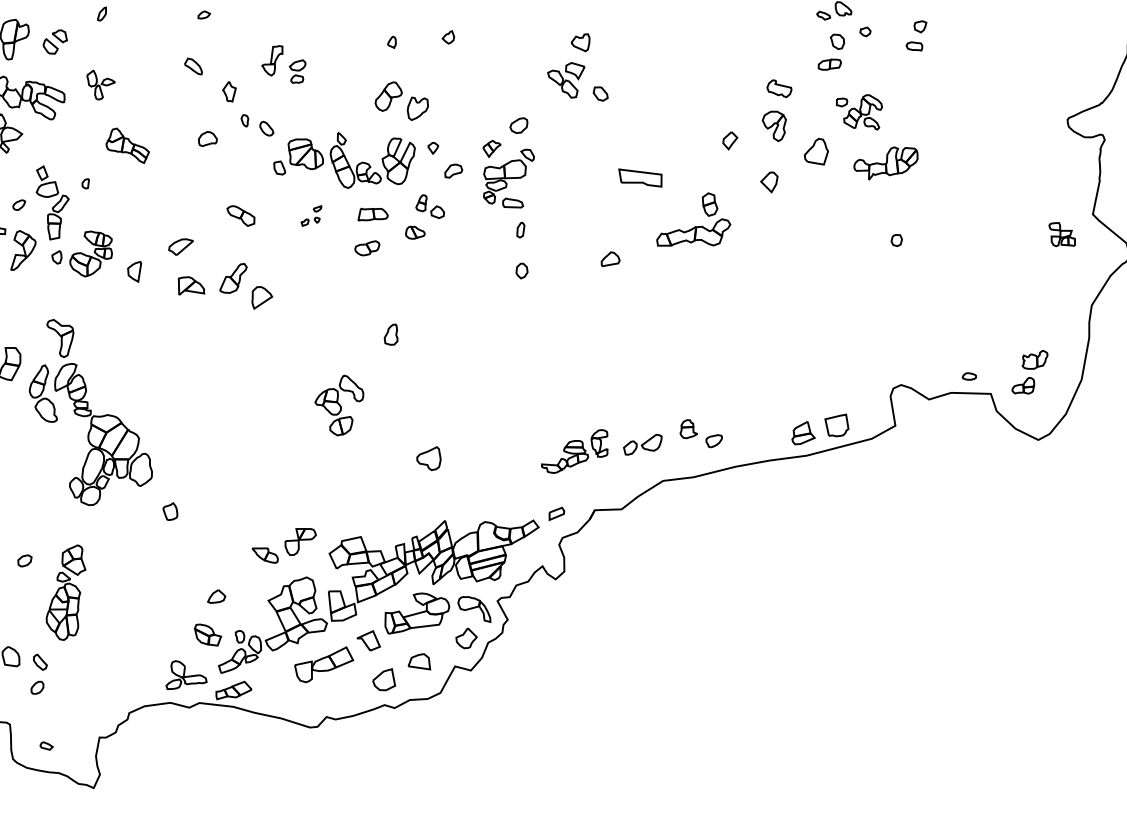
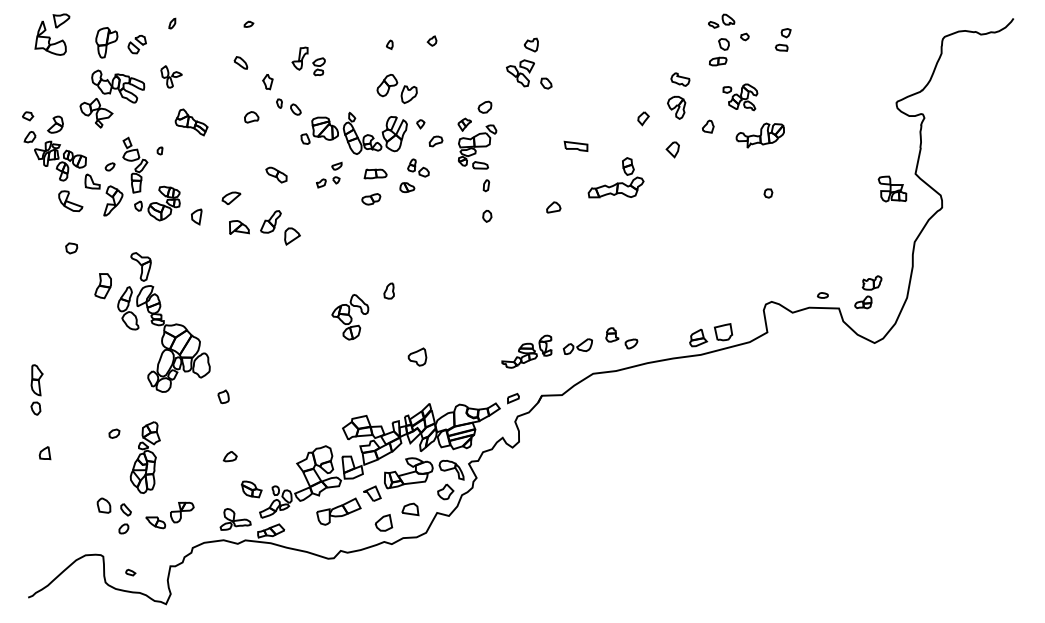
part: (816, 151) -> (708, 126), size x0.62
part: (639, 176) -> (575, 145), size x0.71
part: (311, 215) -> (329, 174), size x1.67
part: (1062, 233) -> (892, 188), size x1.43
part: (390, 333) -> (388, 290), moved
part: (283, 545) -> (169, 515), moved
part: (215, 596) -> (229, 456), moved

